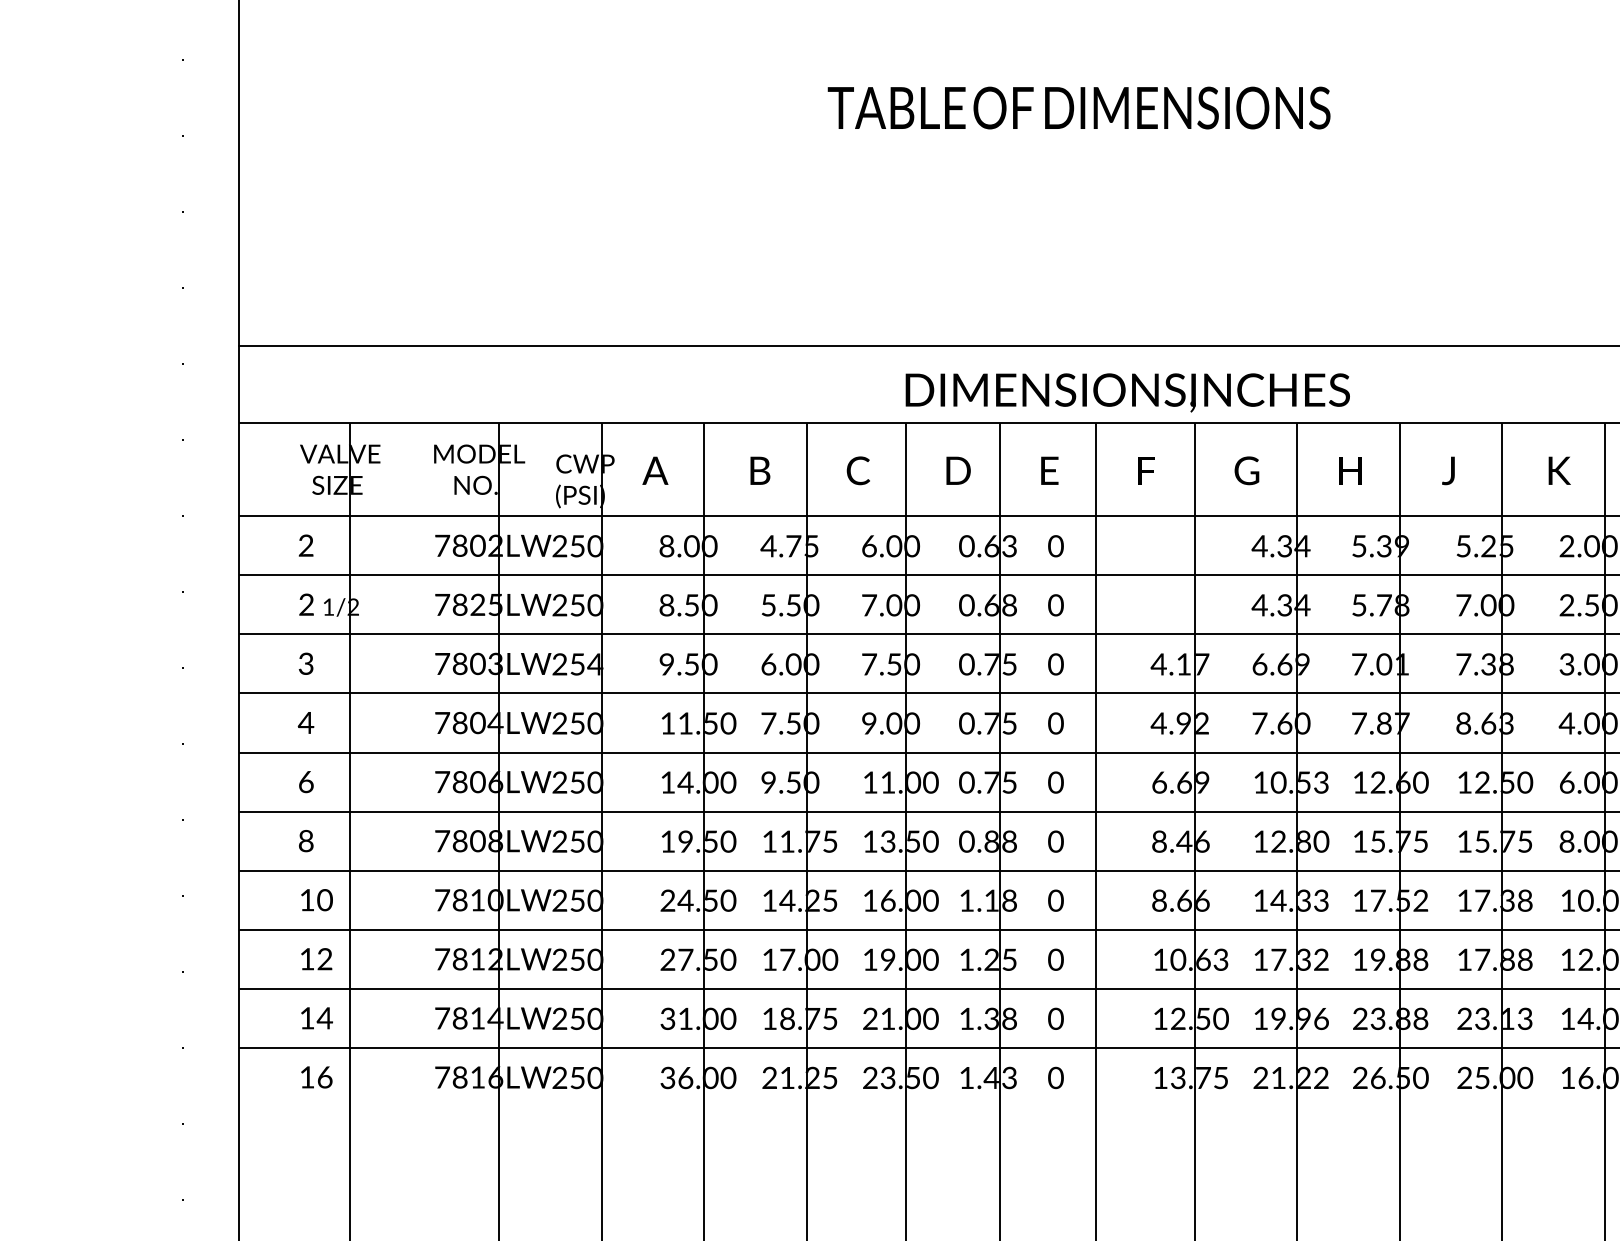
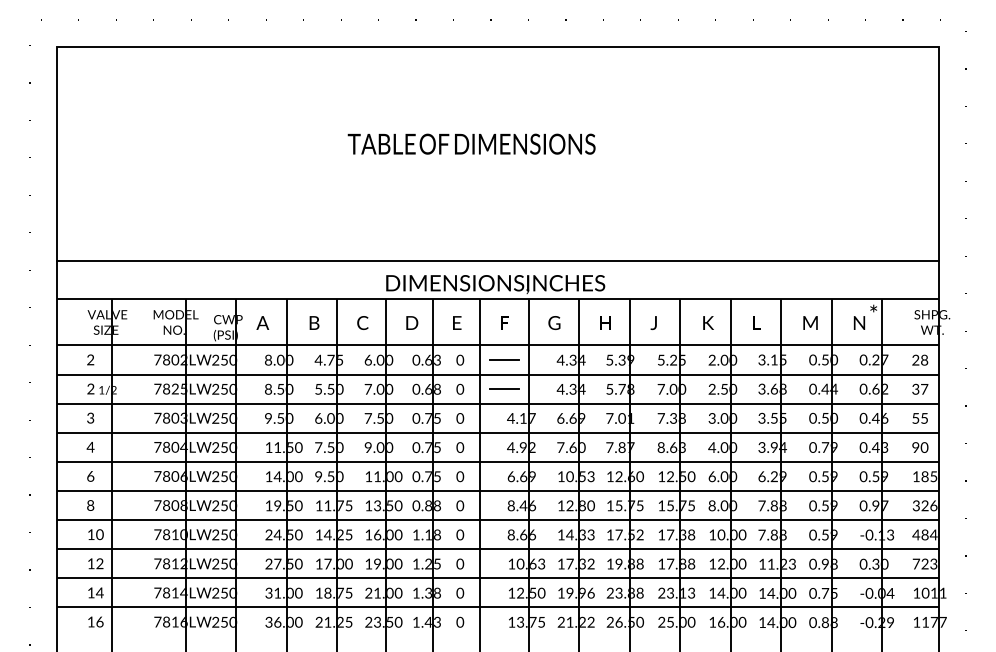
line: (1143, 544) -> (503, 359), added
line: (1143, 603) -> (503, 388), added
text: (595, 664) -> (233, 418), 254 -> 250

